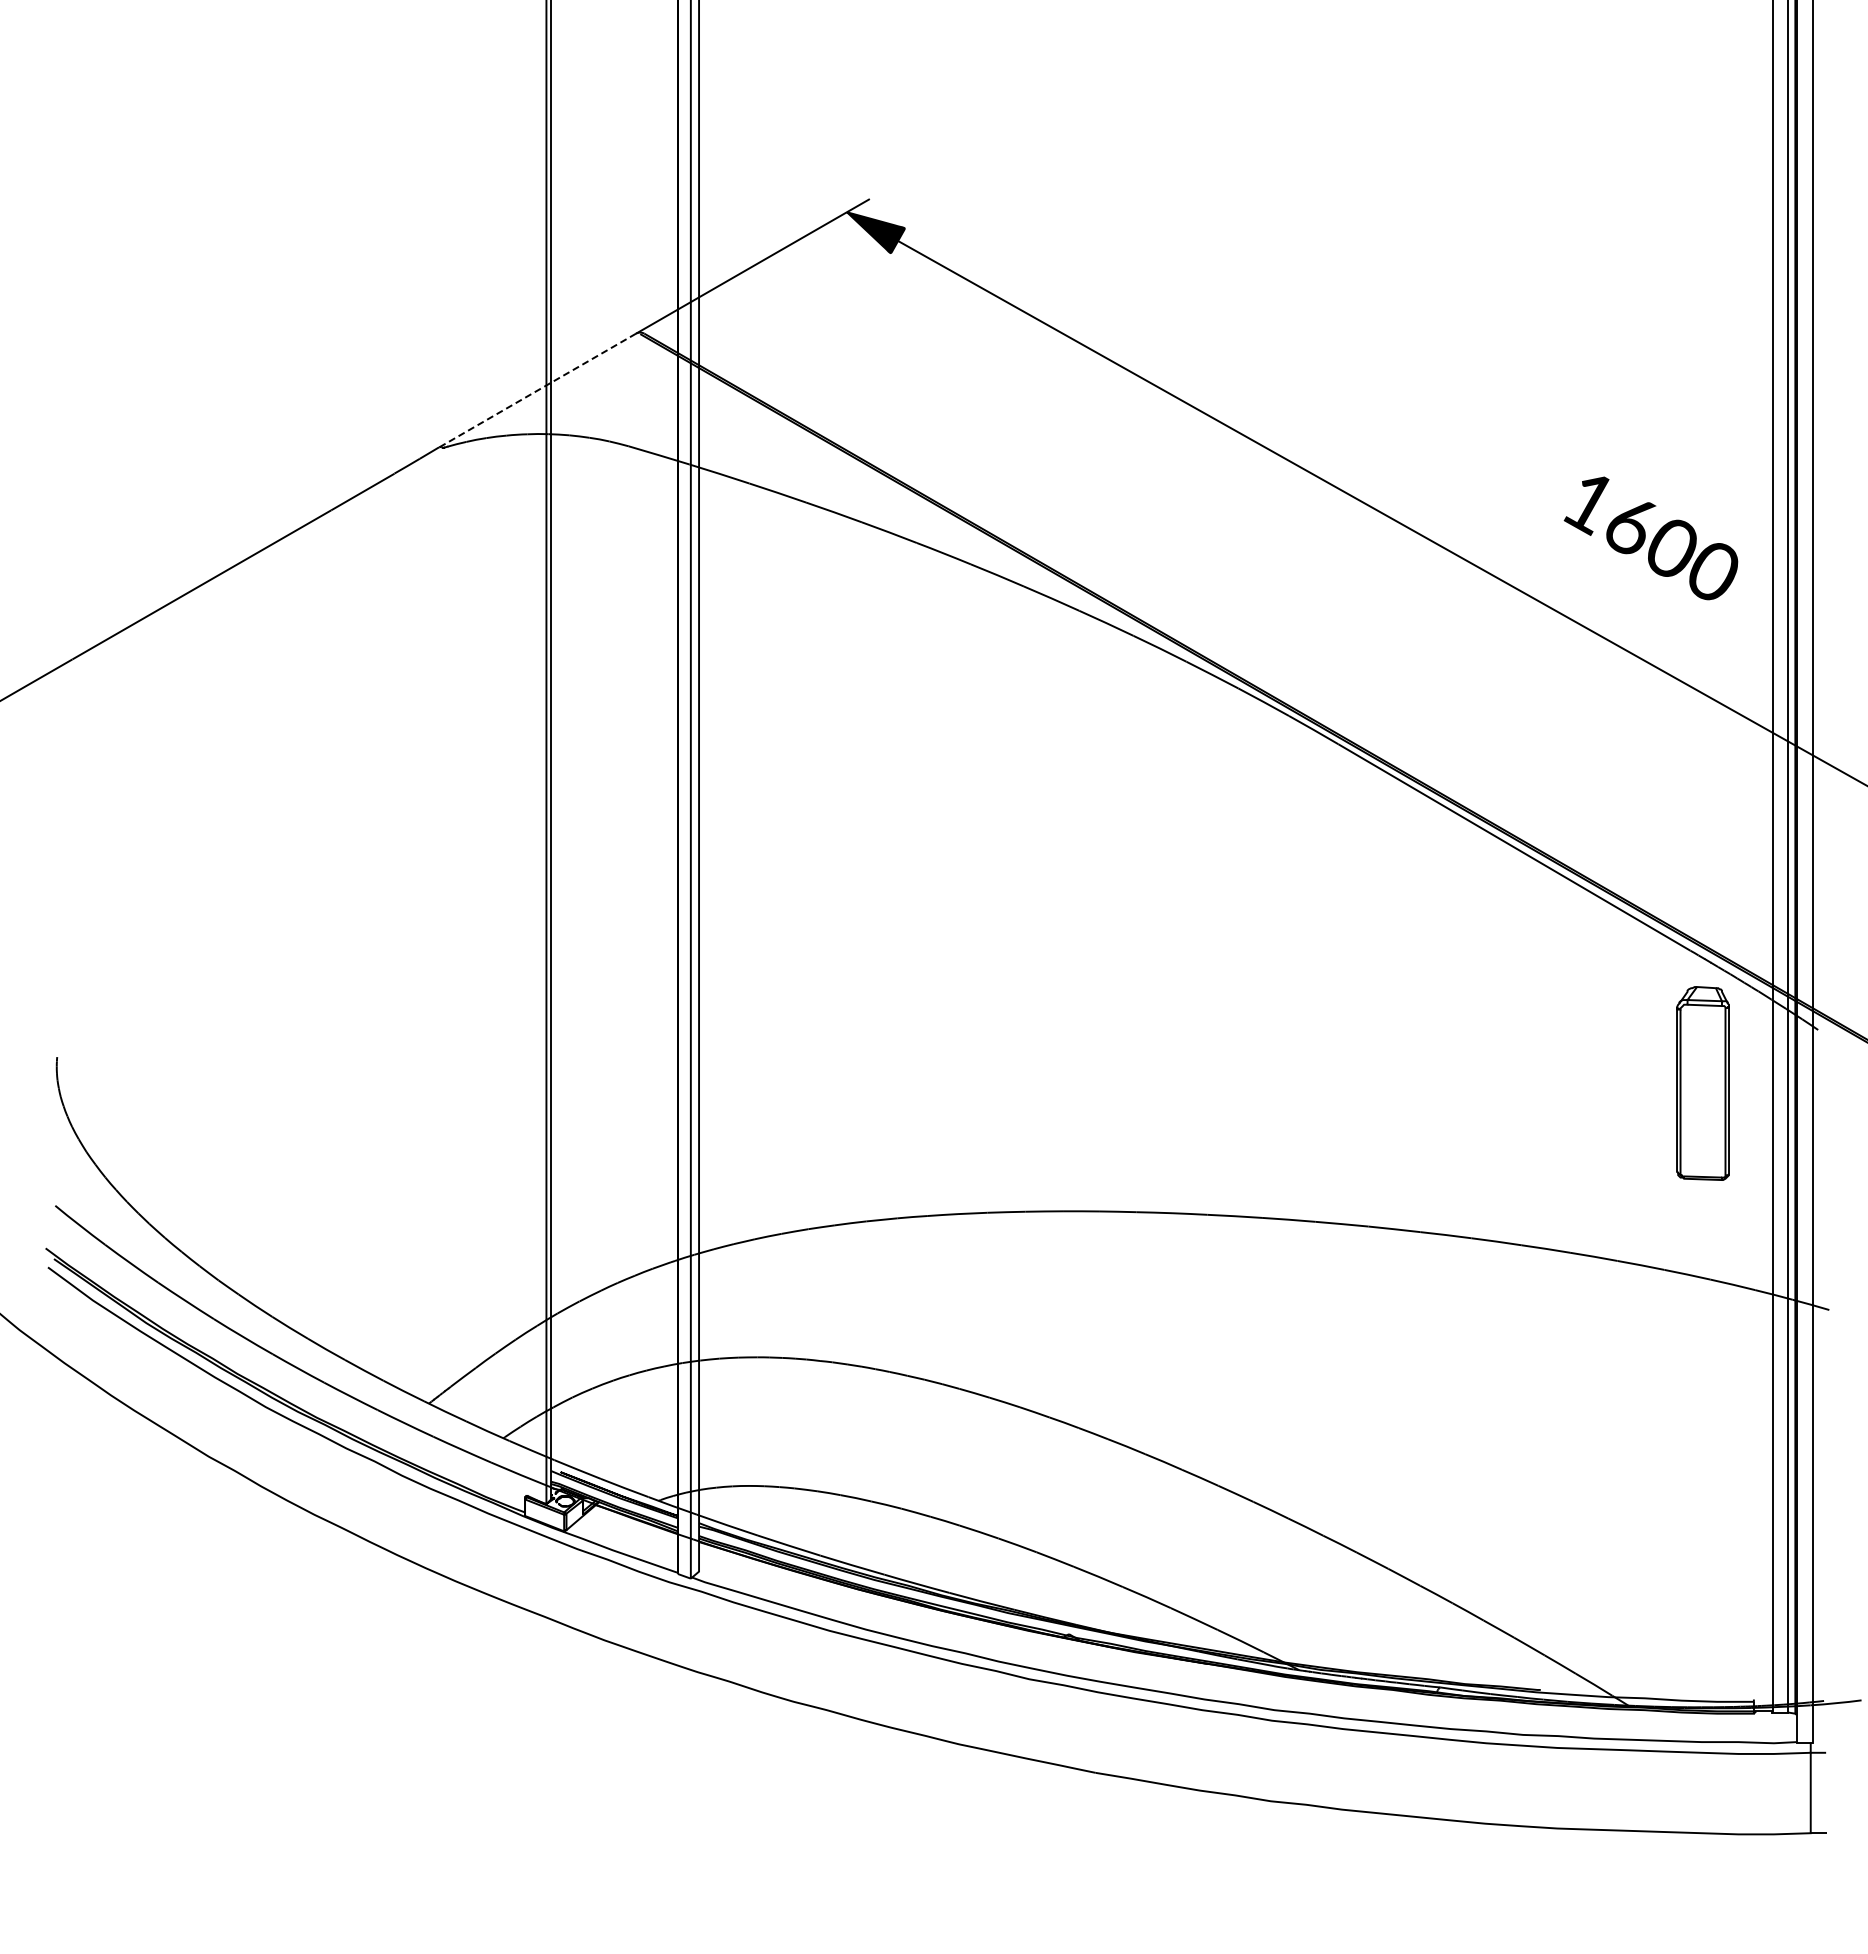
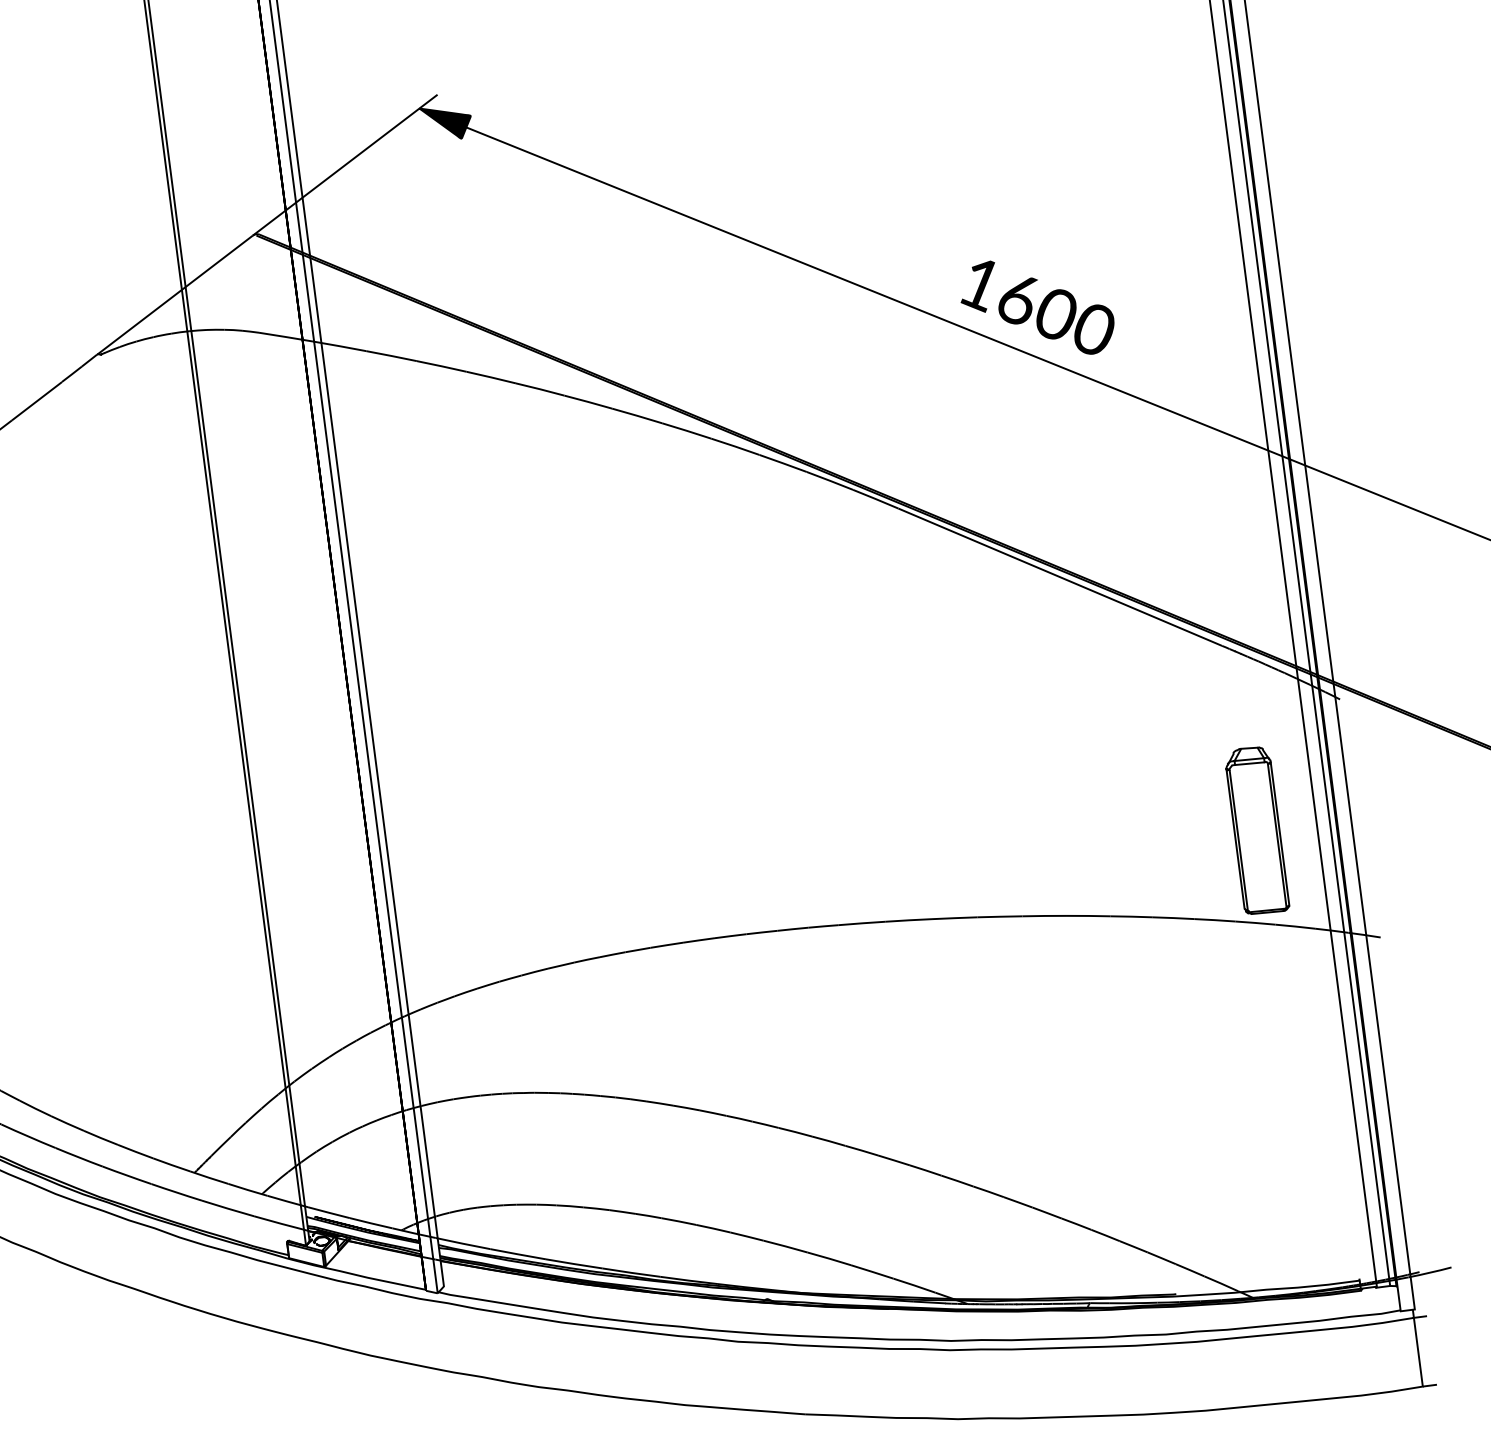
line: (537, 390) -> (174, 295), dashed -> solid
text: (1650, 538) -> (1036, 308), moved
part: (1702, 1083) -> (1256, 830), moved

